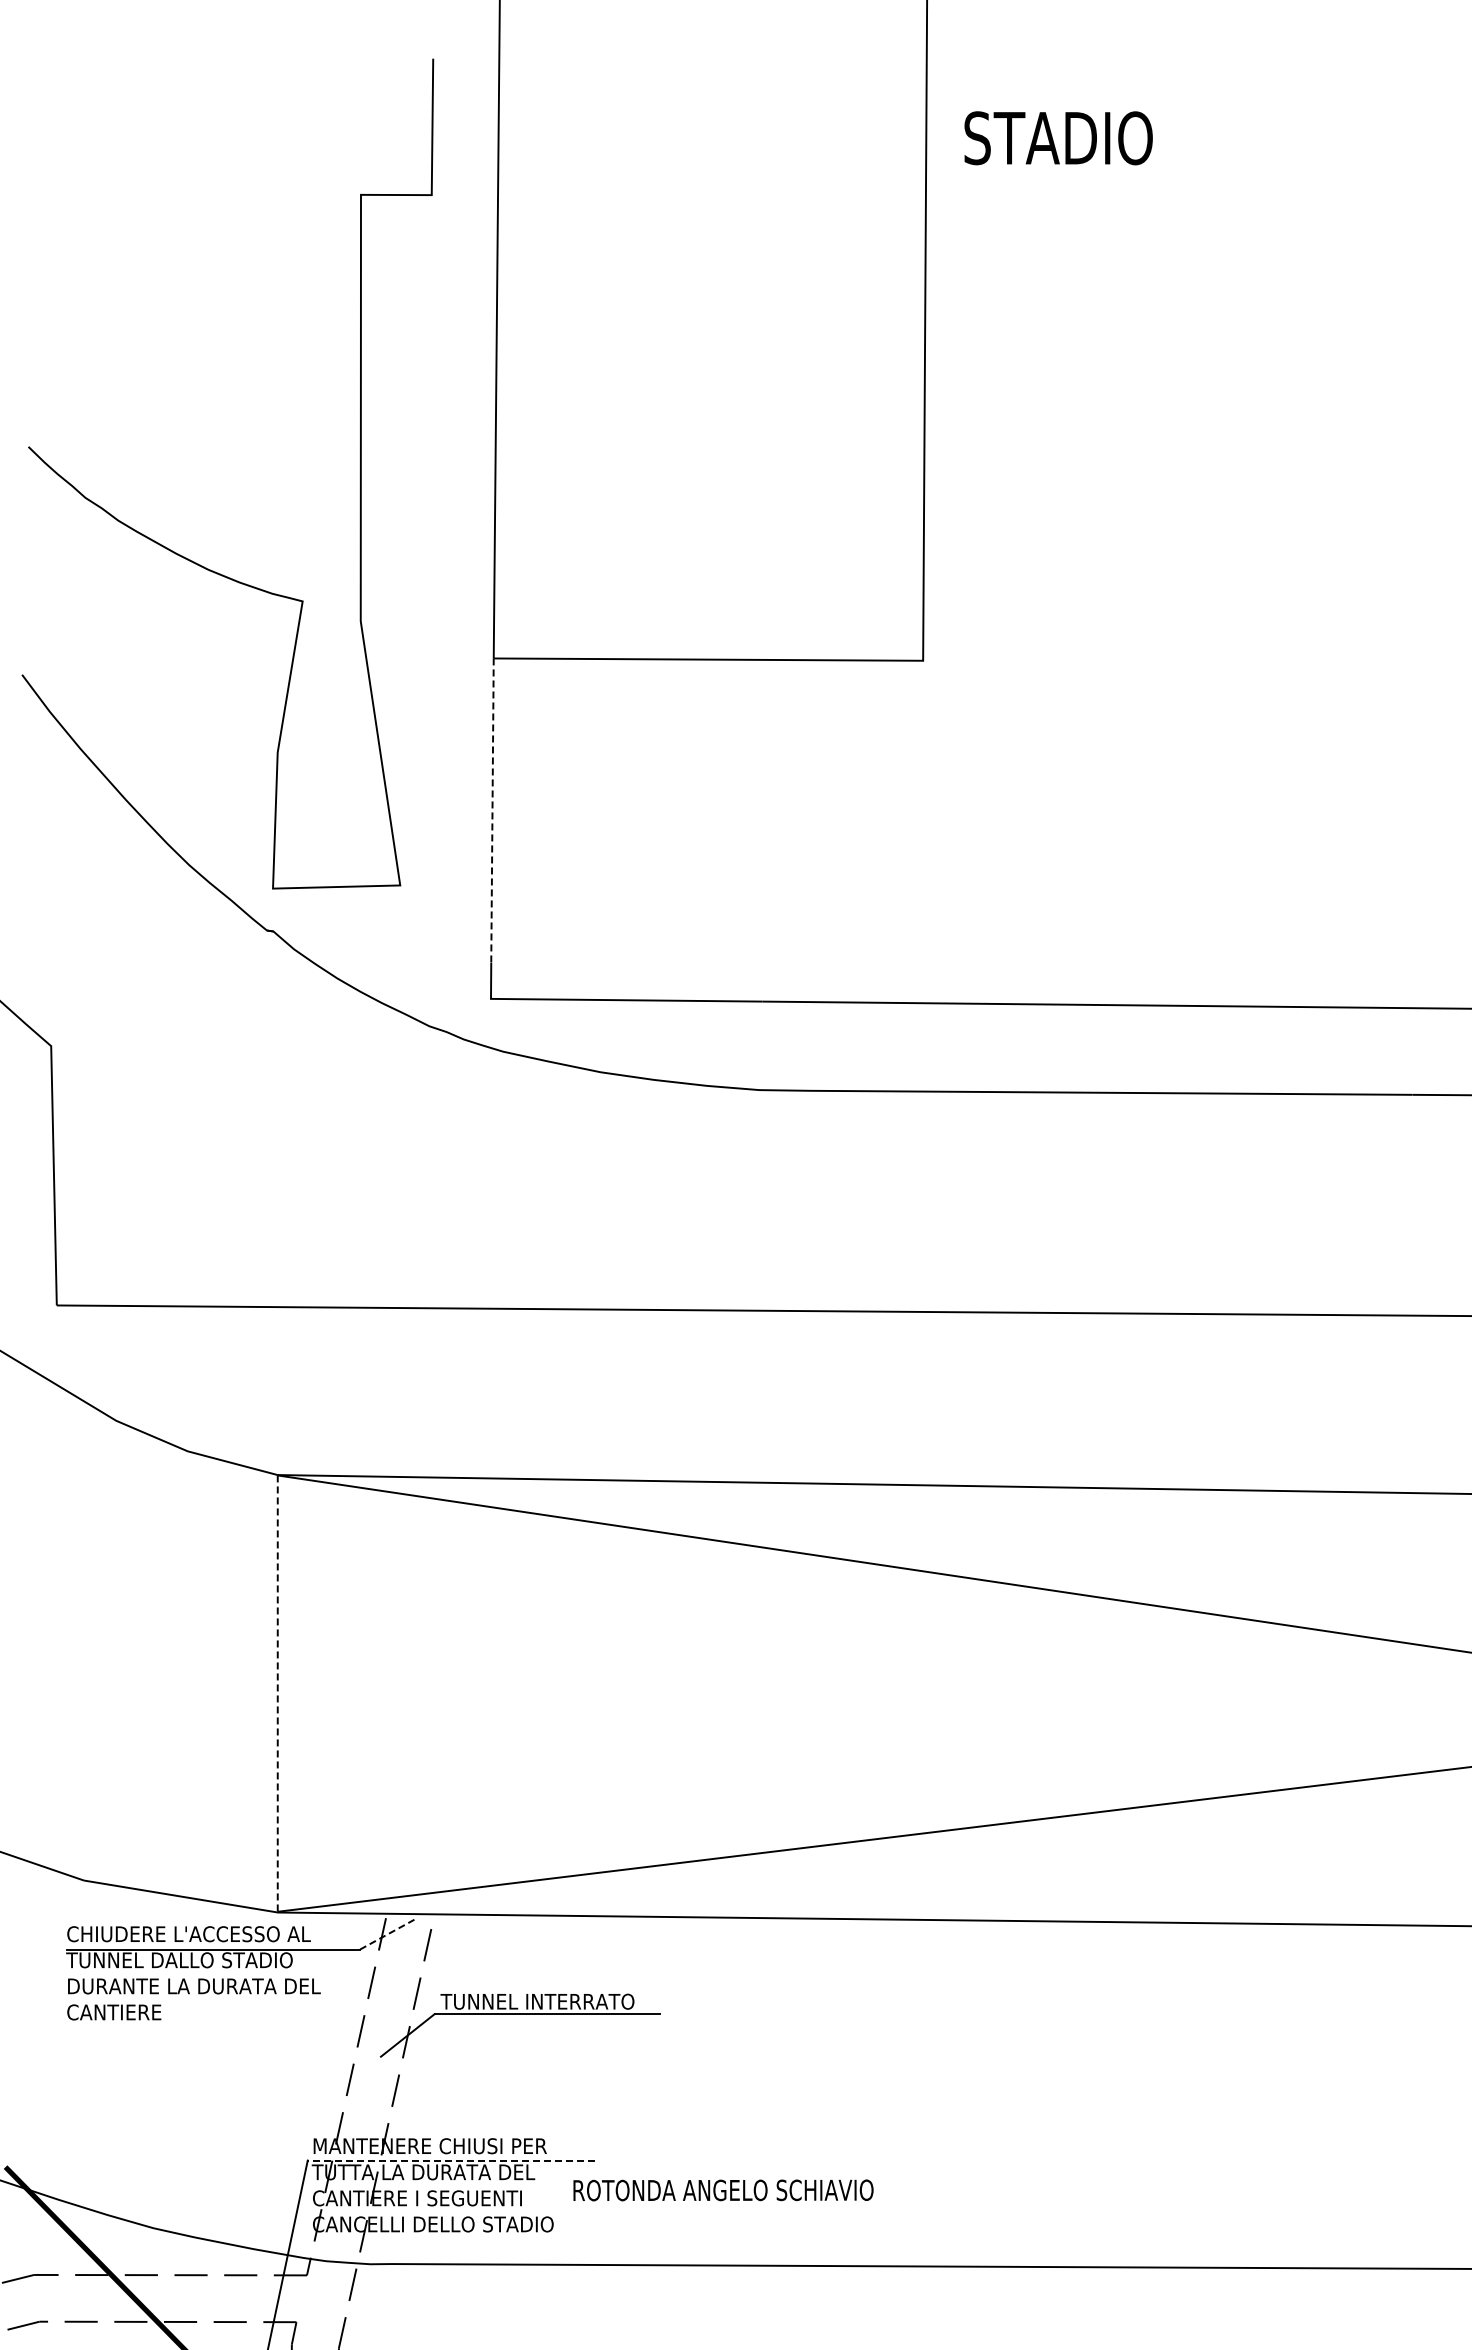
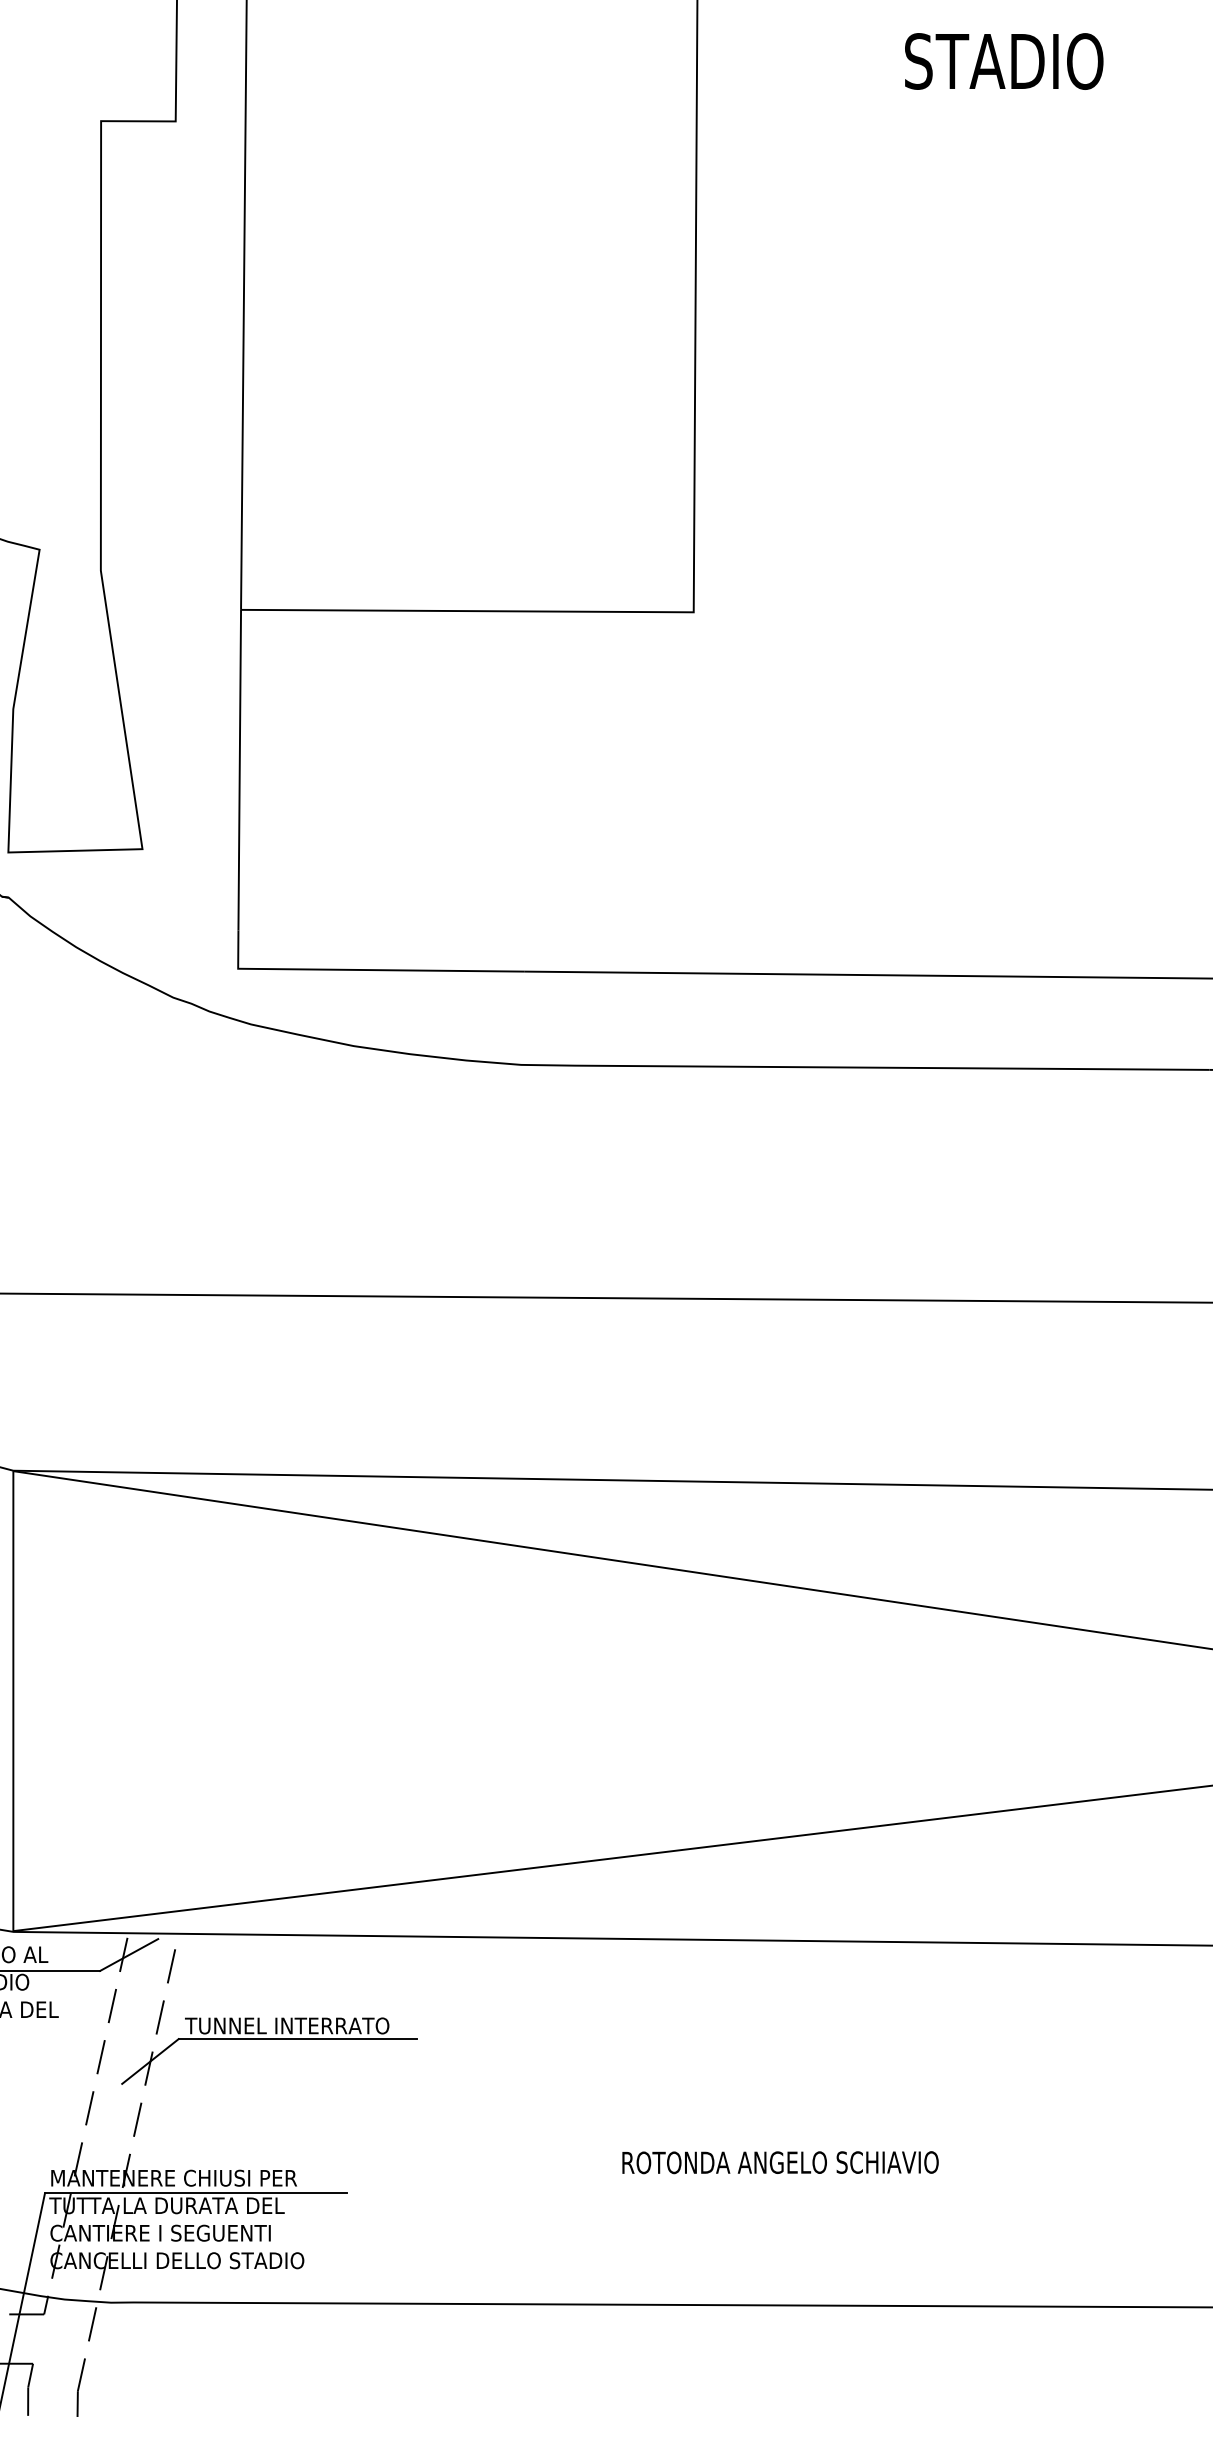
text: (1058, 138) -> (1004, 61), moved
line: (492, 811) -> (239, 771), dashed -> solid
line: (277, 1694) -> (13, 1702), dashed -> solid
line: (388, 1934) -> (130, 1955), dashed -> solid
line: (450, 2160) -> (195, 2193), dashed -> solid
text: (723, 2190) -> (780, 2162), moved

